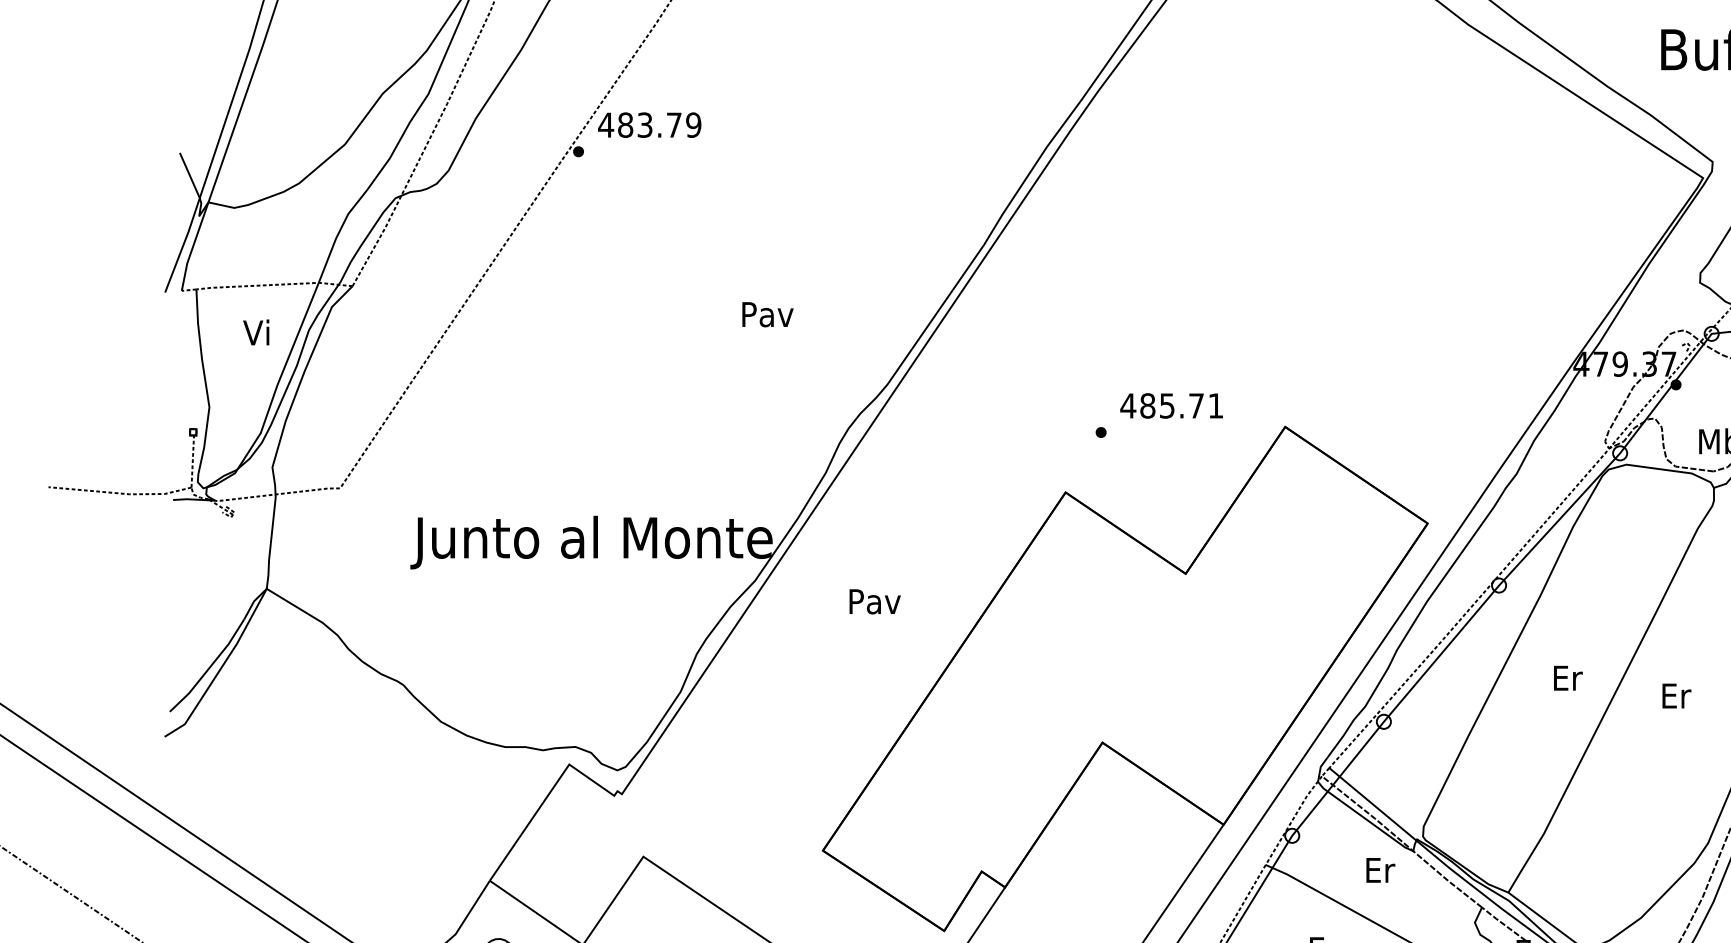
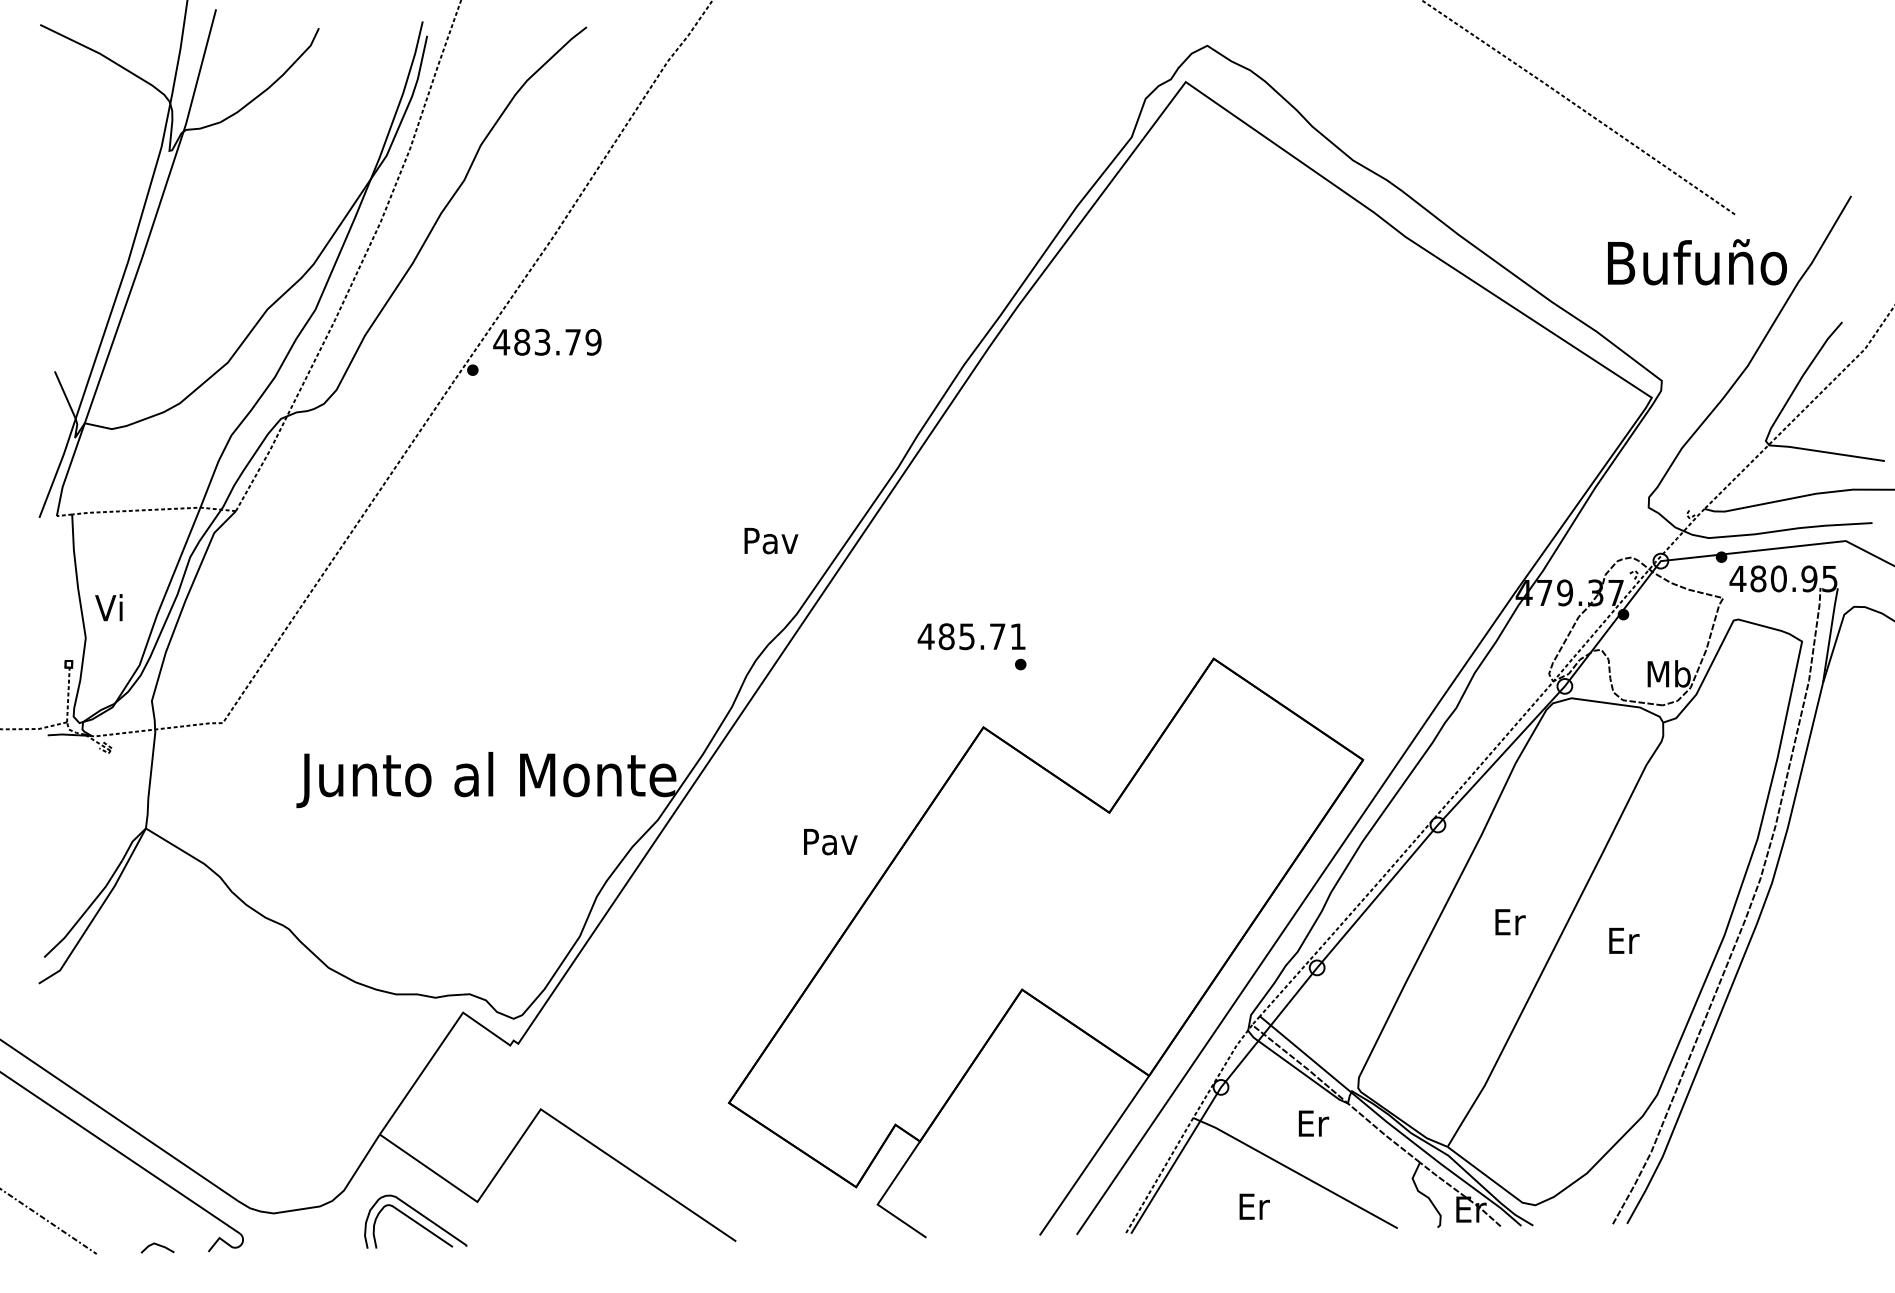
text: (768, 315) -> (771, 541), moved
text: (255, 332) -> (108, 607), moved
text: (1171, 405) -> (971, 636), moved
text: (874, 602) -> (830, 842), moved

